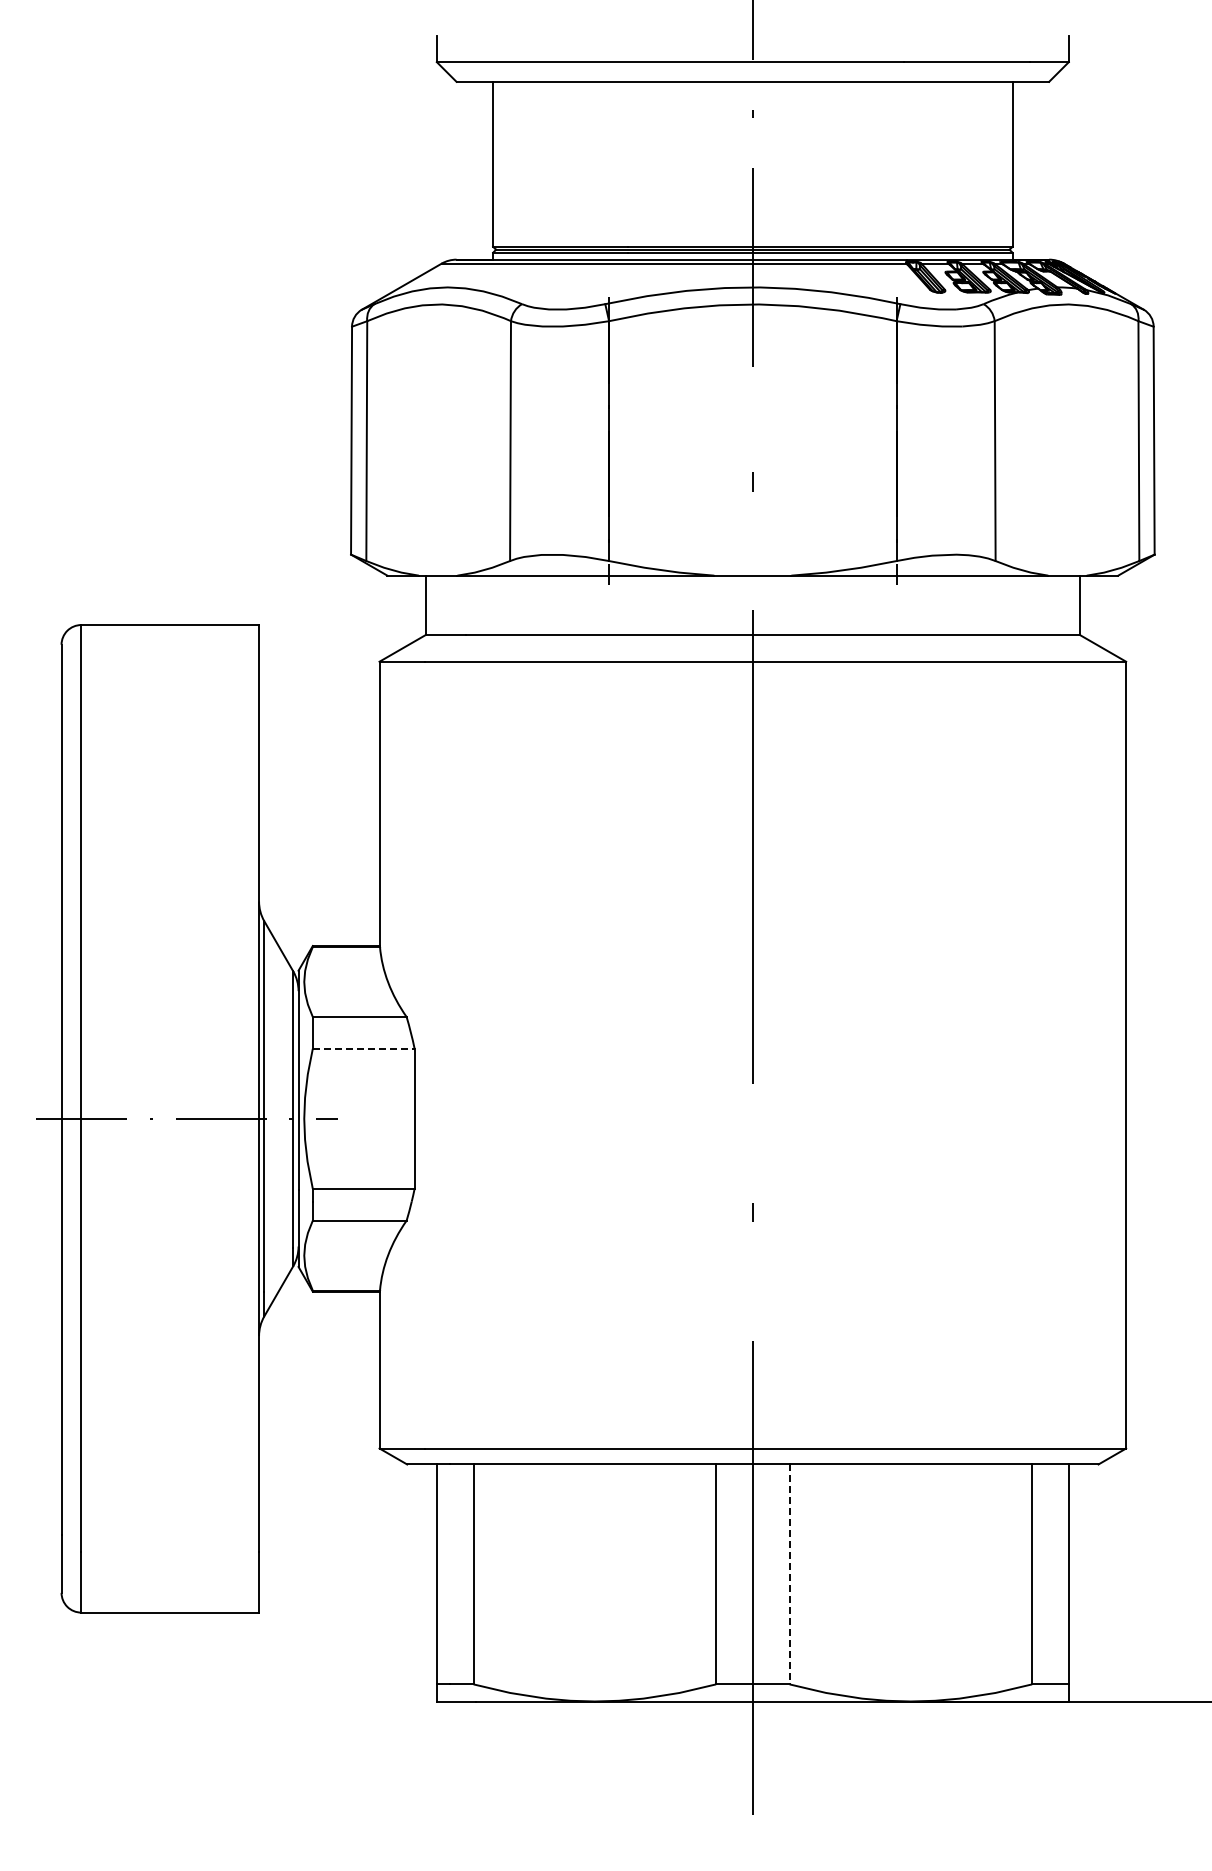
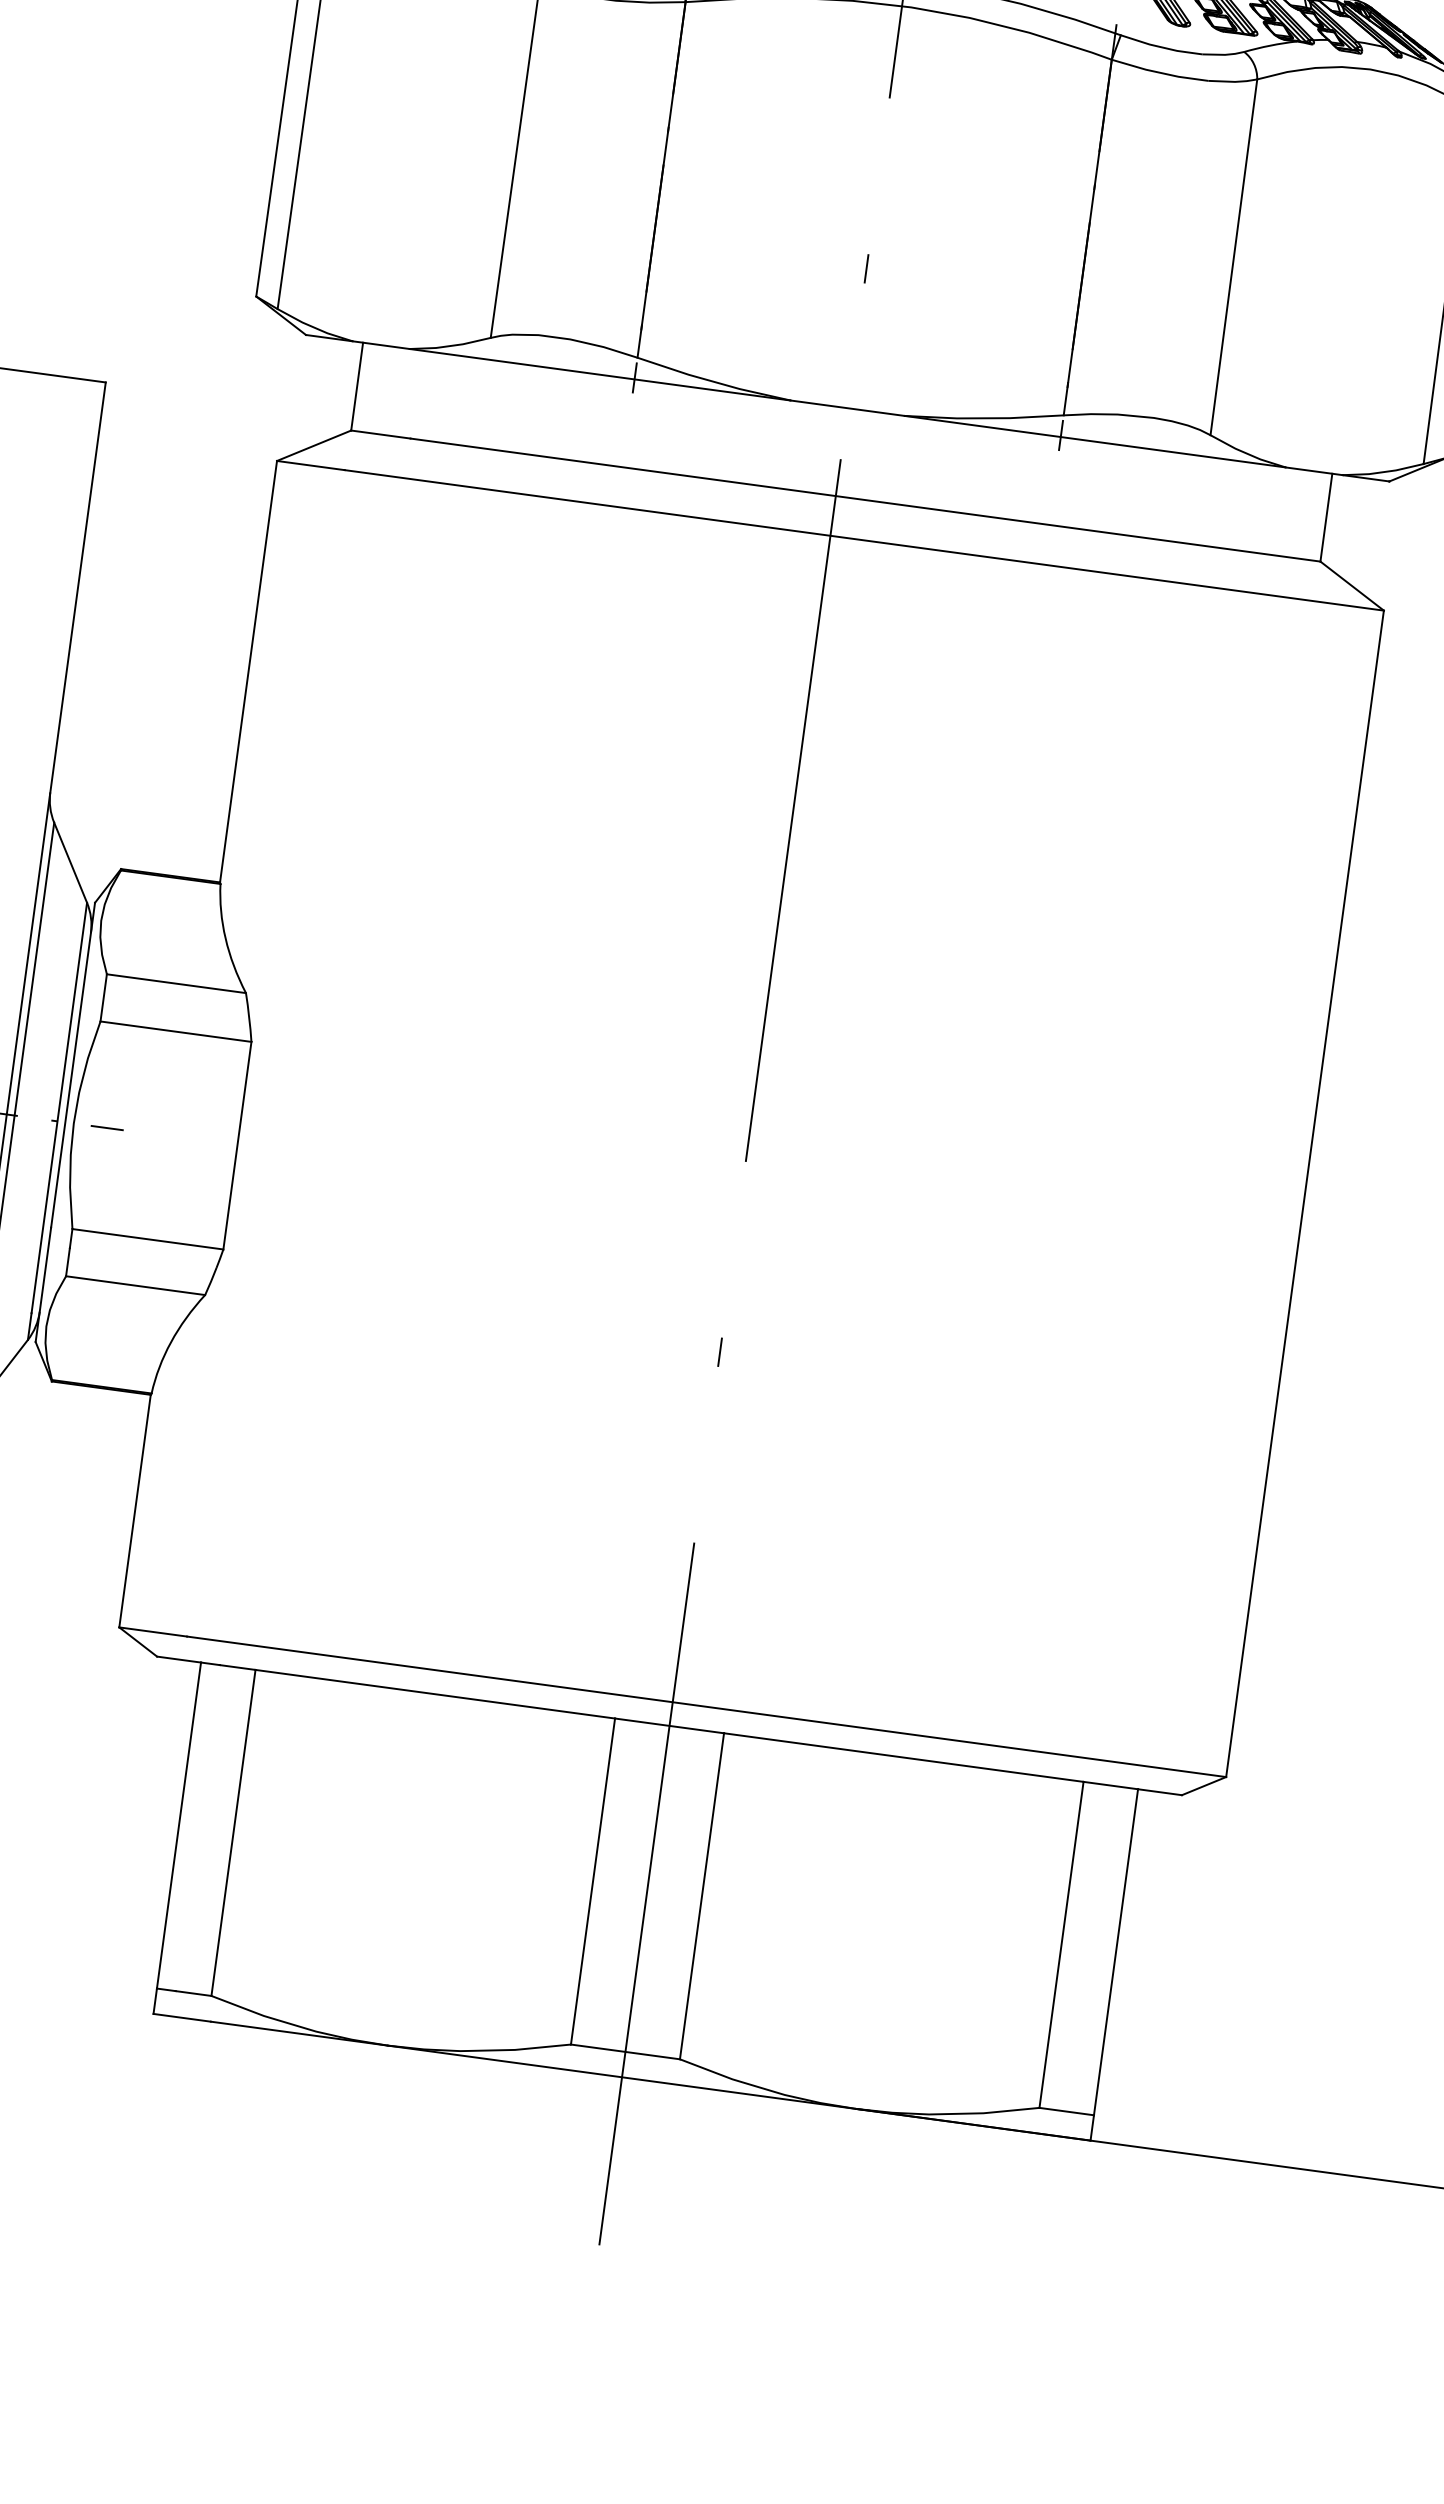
line: (363, 1048) -> (175, 1031), dashed -> solid
line: (789, 1574) -> (701, 1896), dashed -> solid

